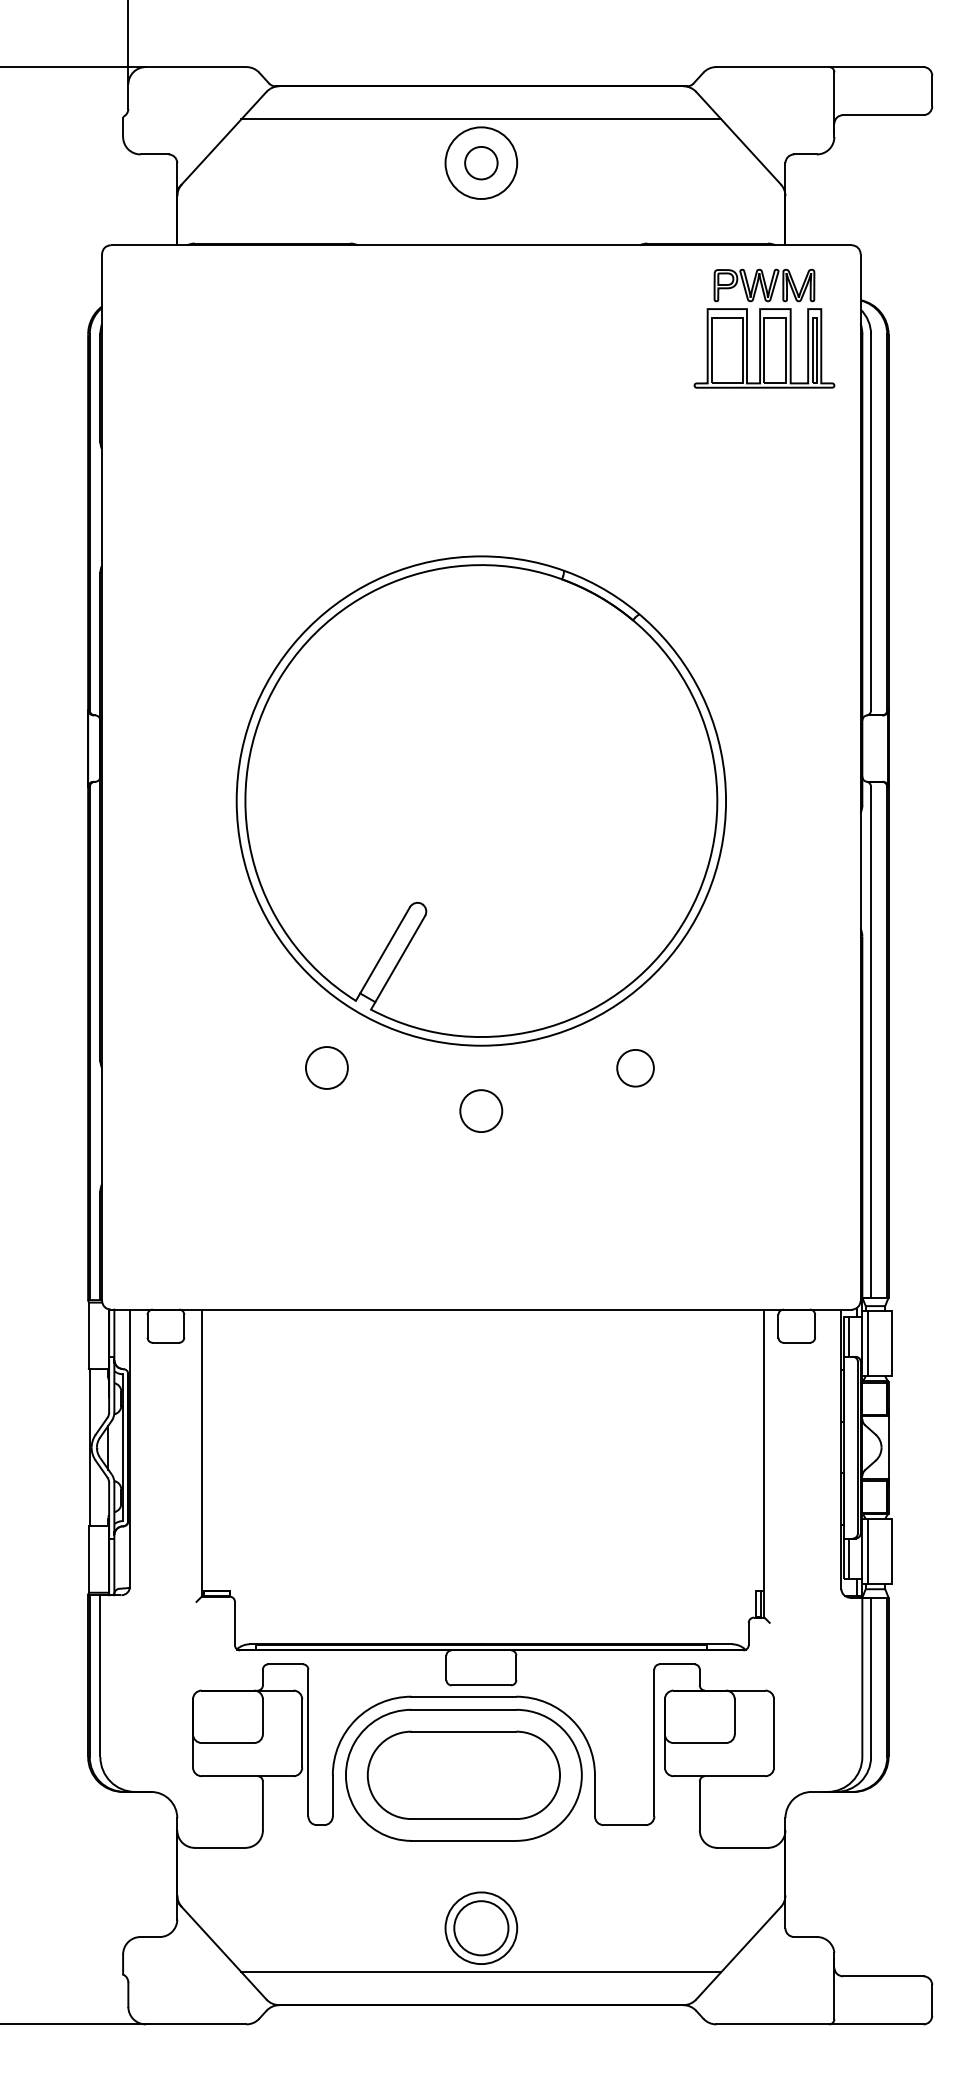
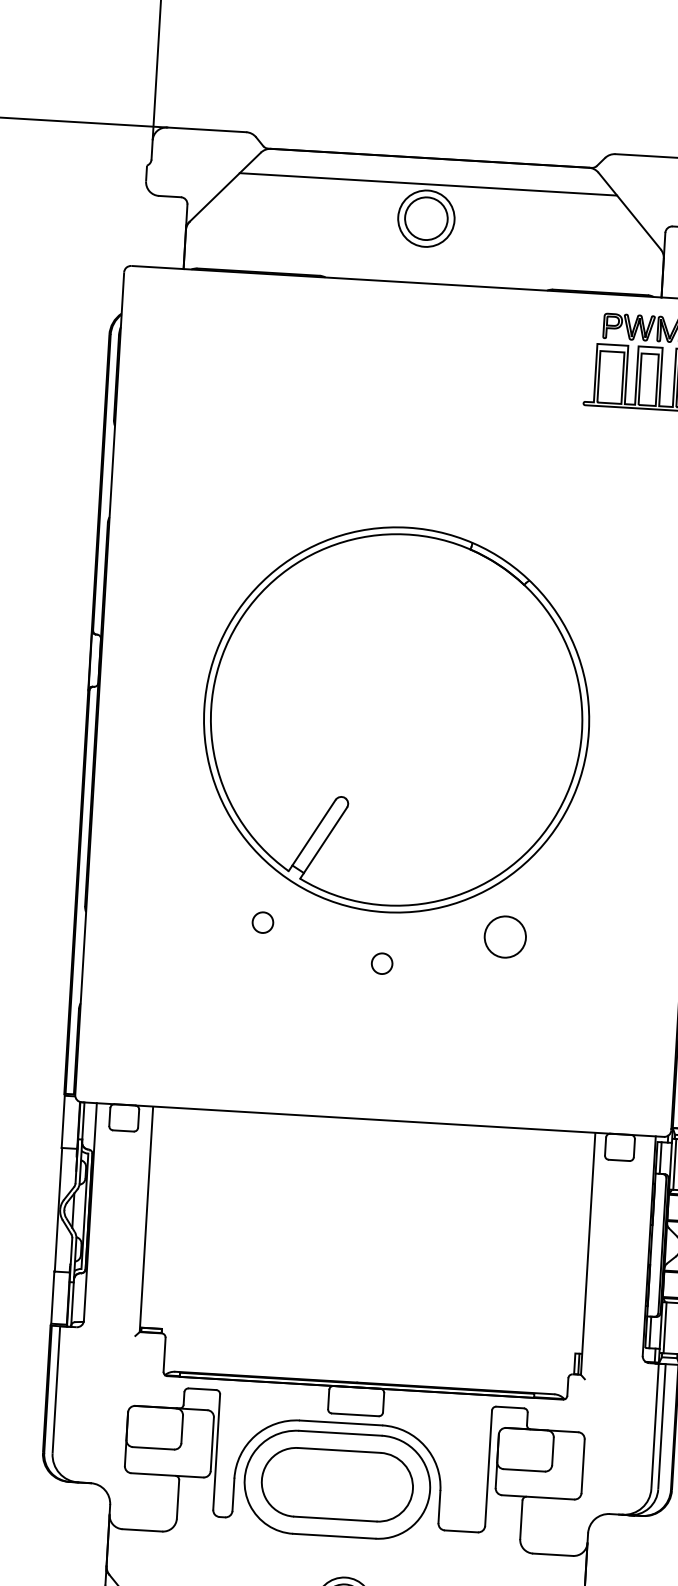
circle: (481, 163) -> (426, 218), size x1.67
circle: (327, 1068) -> (263, 922), size x0.62
circle: (635, 1068) -> (505, 937), size x1.43
circle: (481, 1111) -> (382, 963), size x0.62

